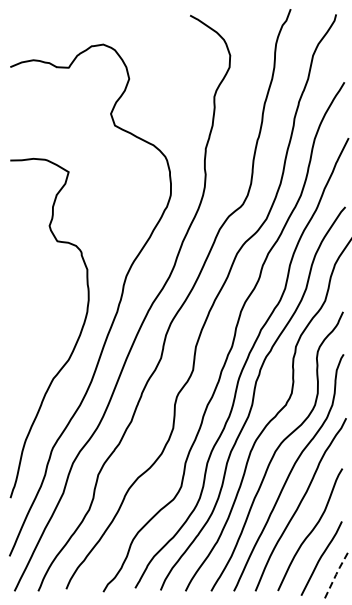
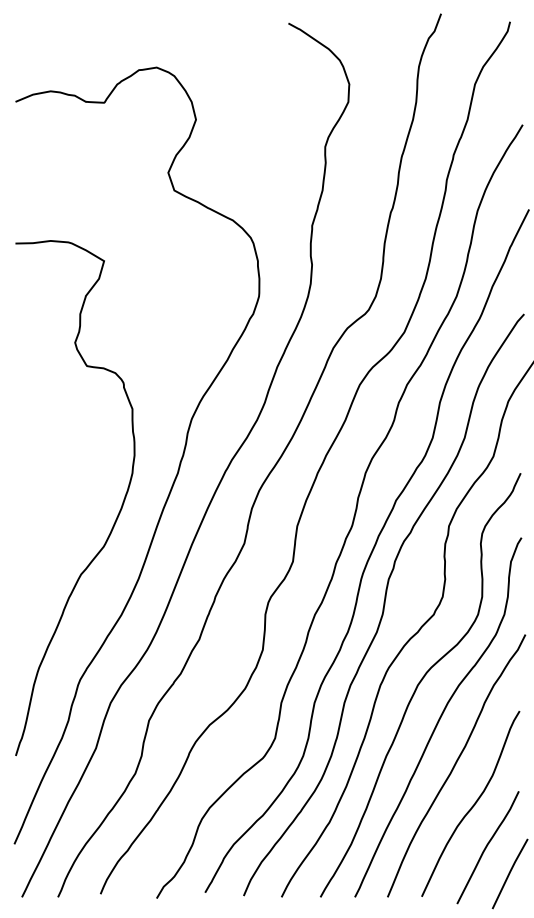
line: (336, 574) -> (510, 871), dashed -> solid

